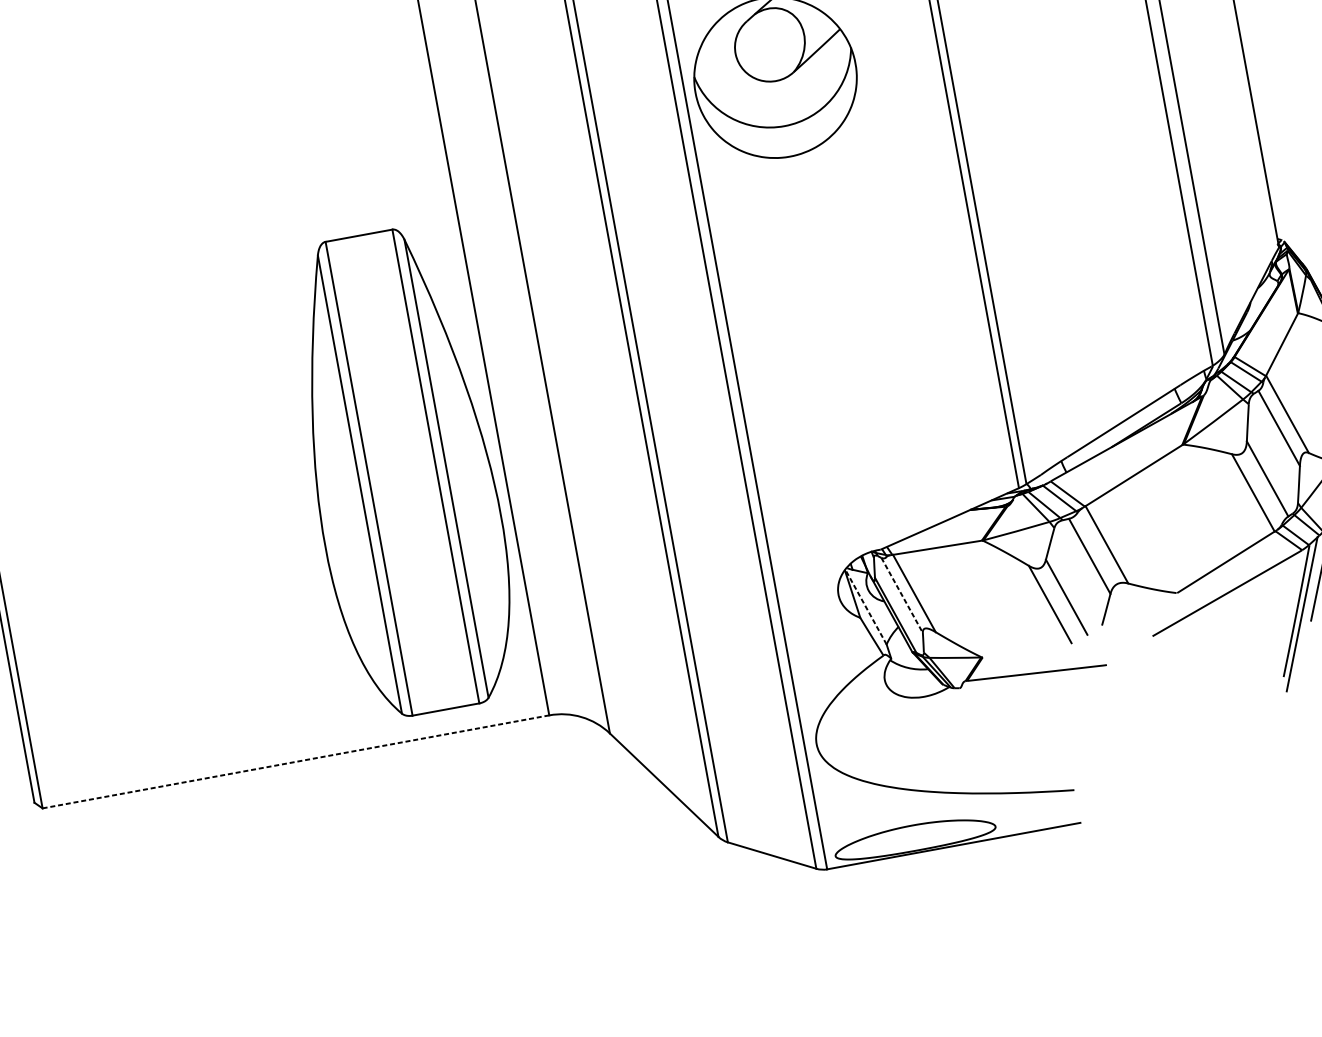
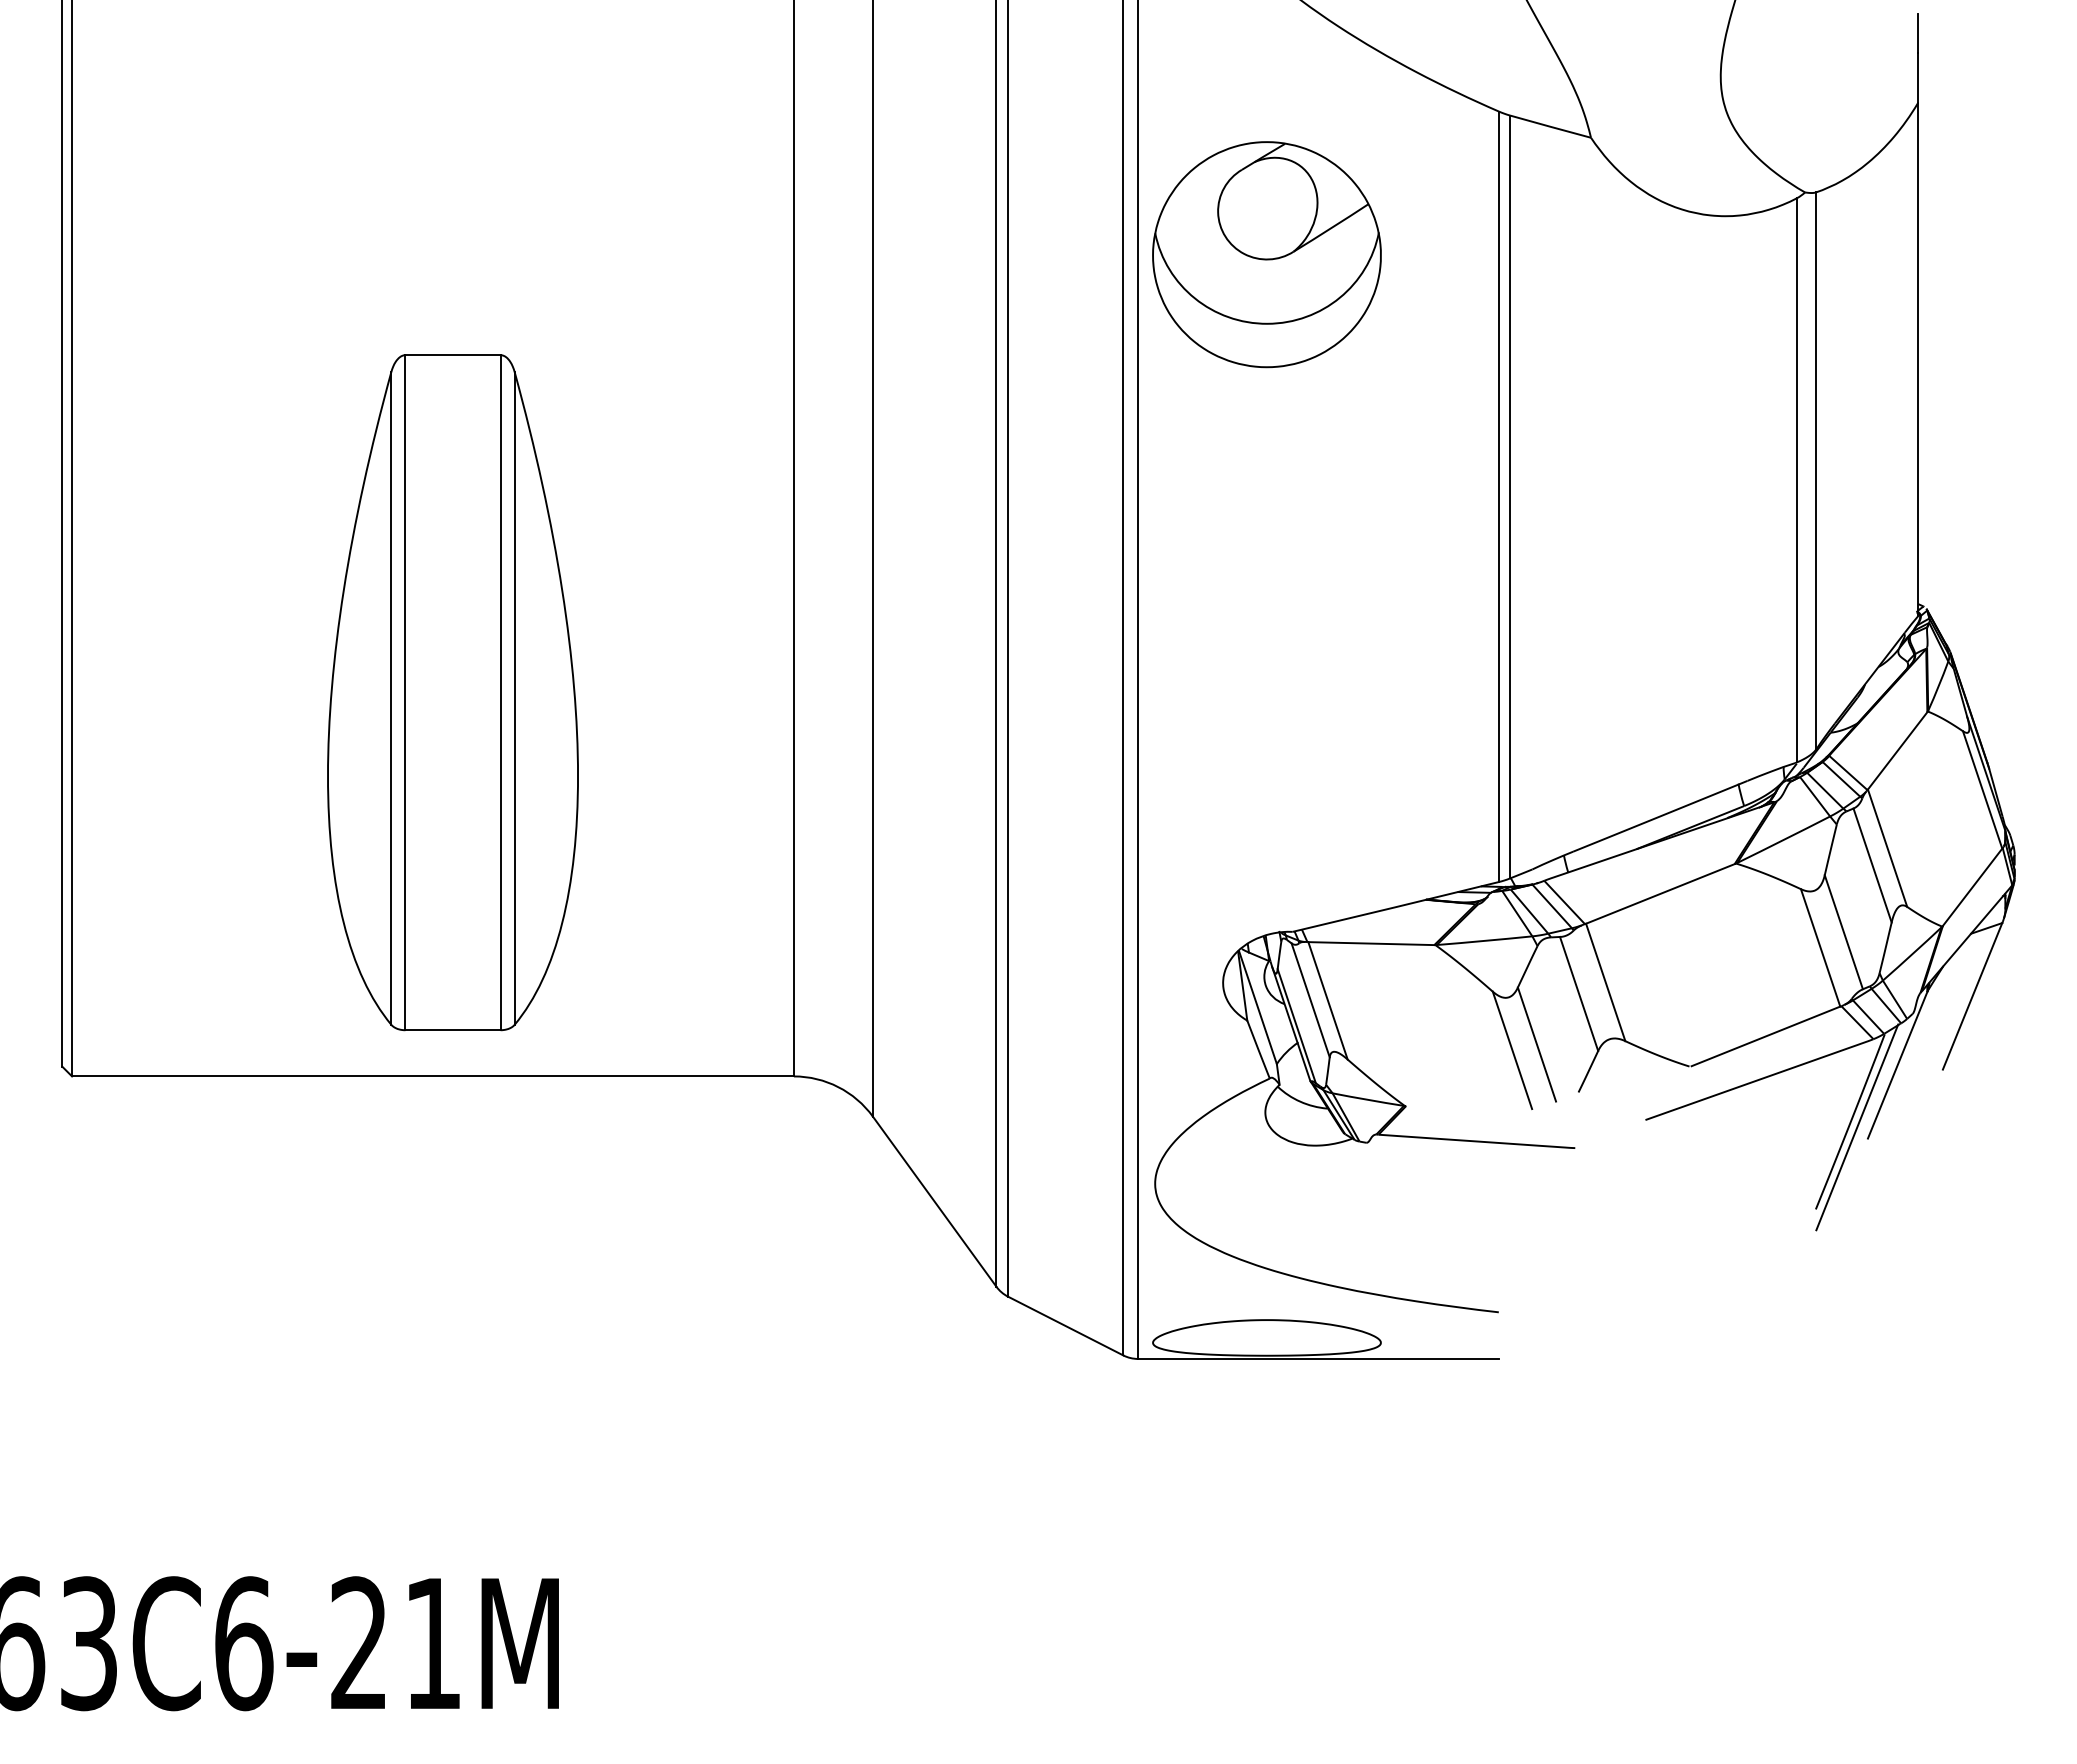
part: (402, 472) -> (452, 692), moved
line: (902, 595) -> (1310, 1000), dashed -> solid
line: (865, 607) -> (1257, 1007), dashed -> solid
line: (296, 761) -> (433, 1076), dashed -> solid

